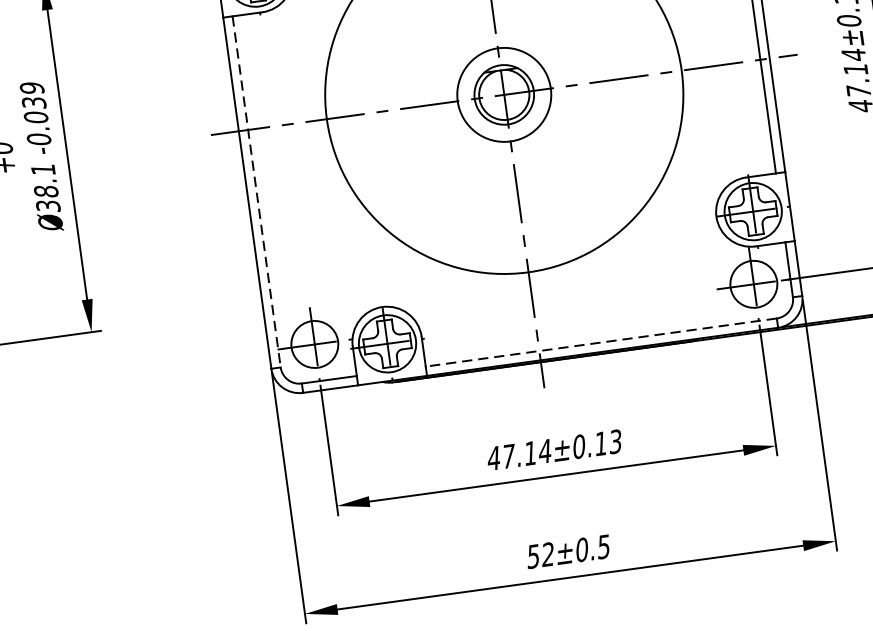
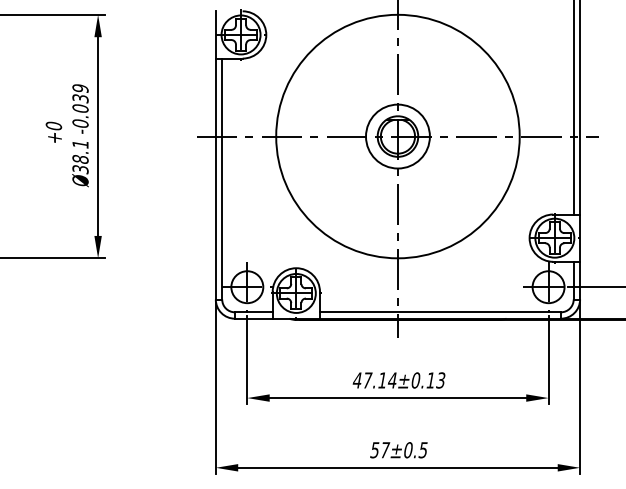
line: (257, 192) -> (222, 179), dashed -> solid
line: (599, 342) -> (439, 312), dashed -> solid
text: (548, 554) -> (385, 450), 52±0.5 -> 57±0.5

